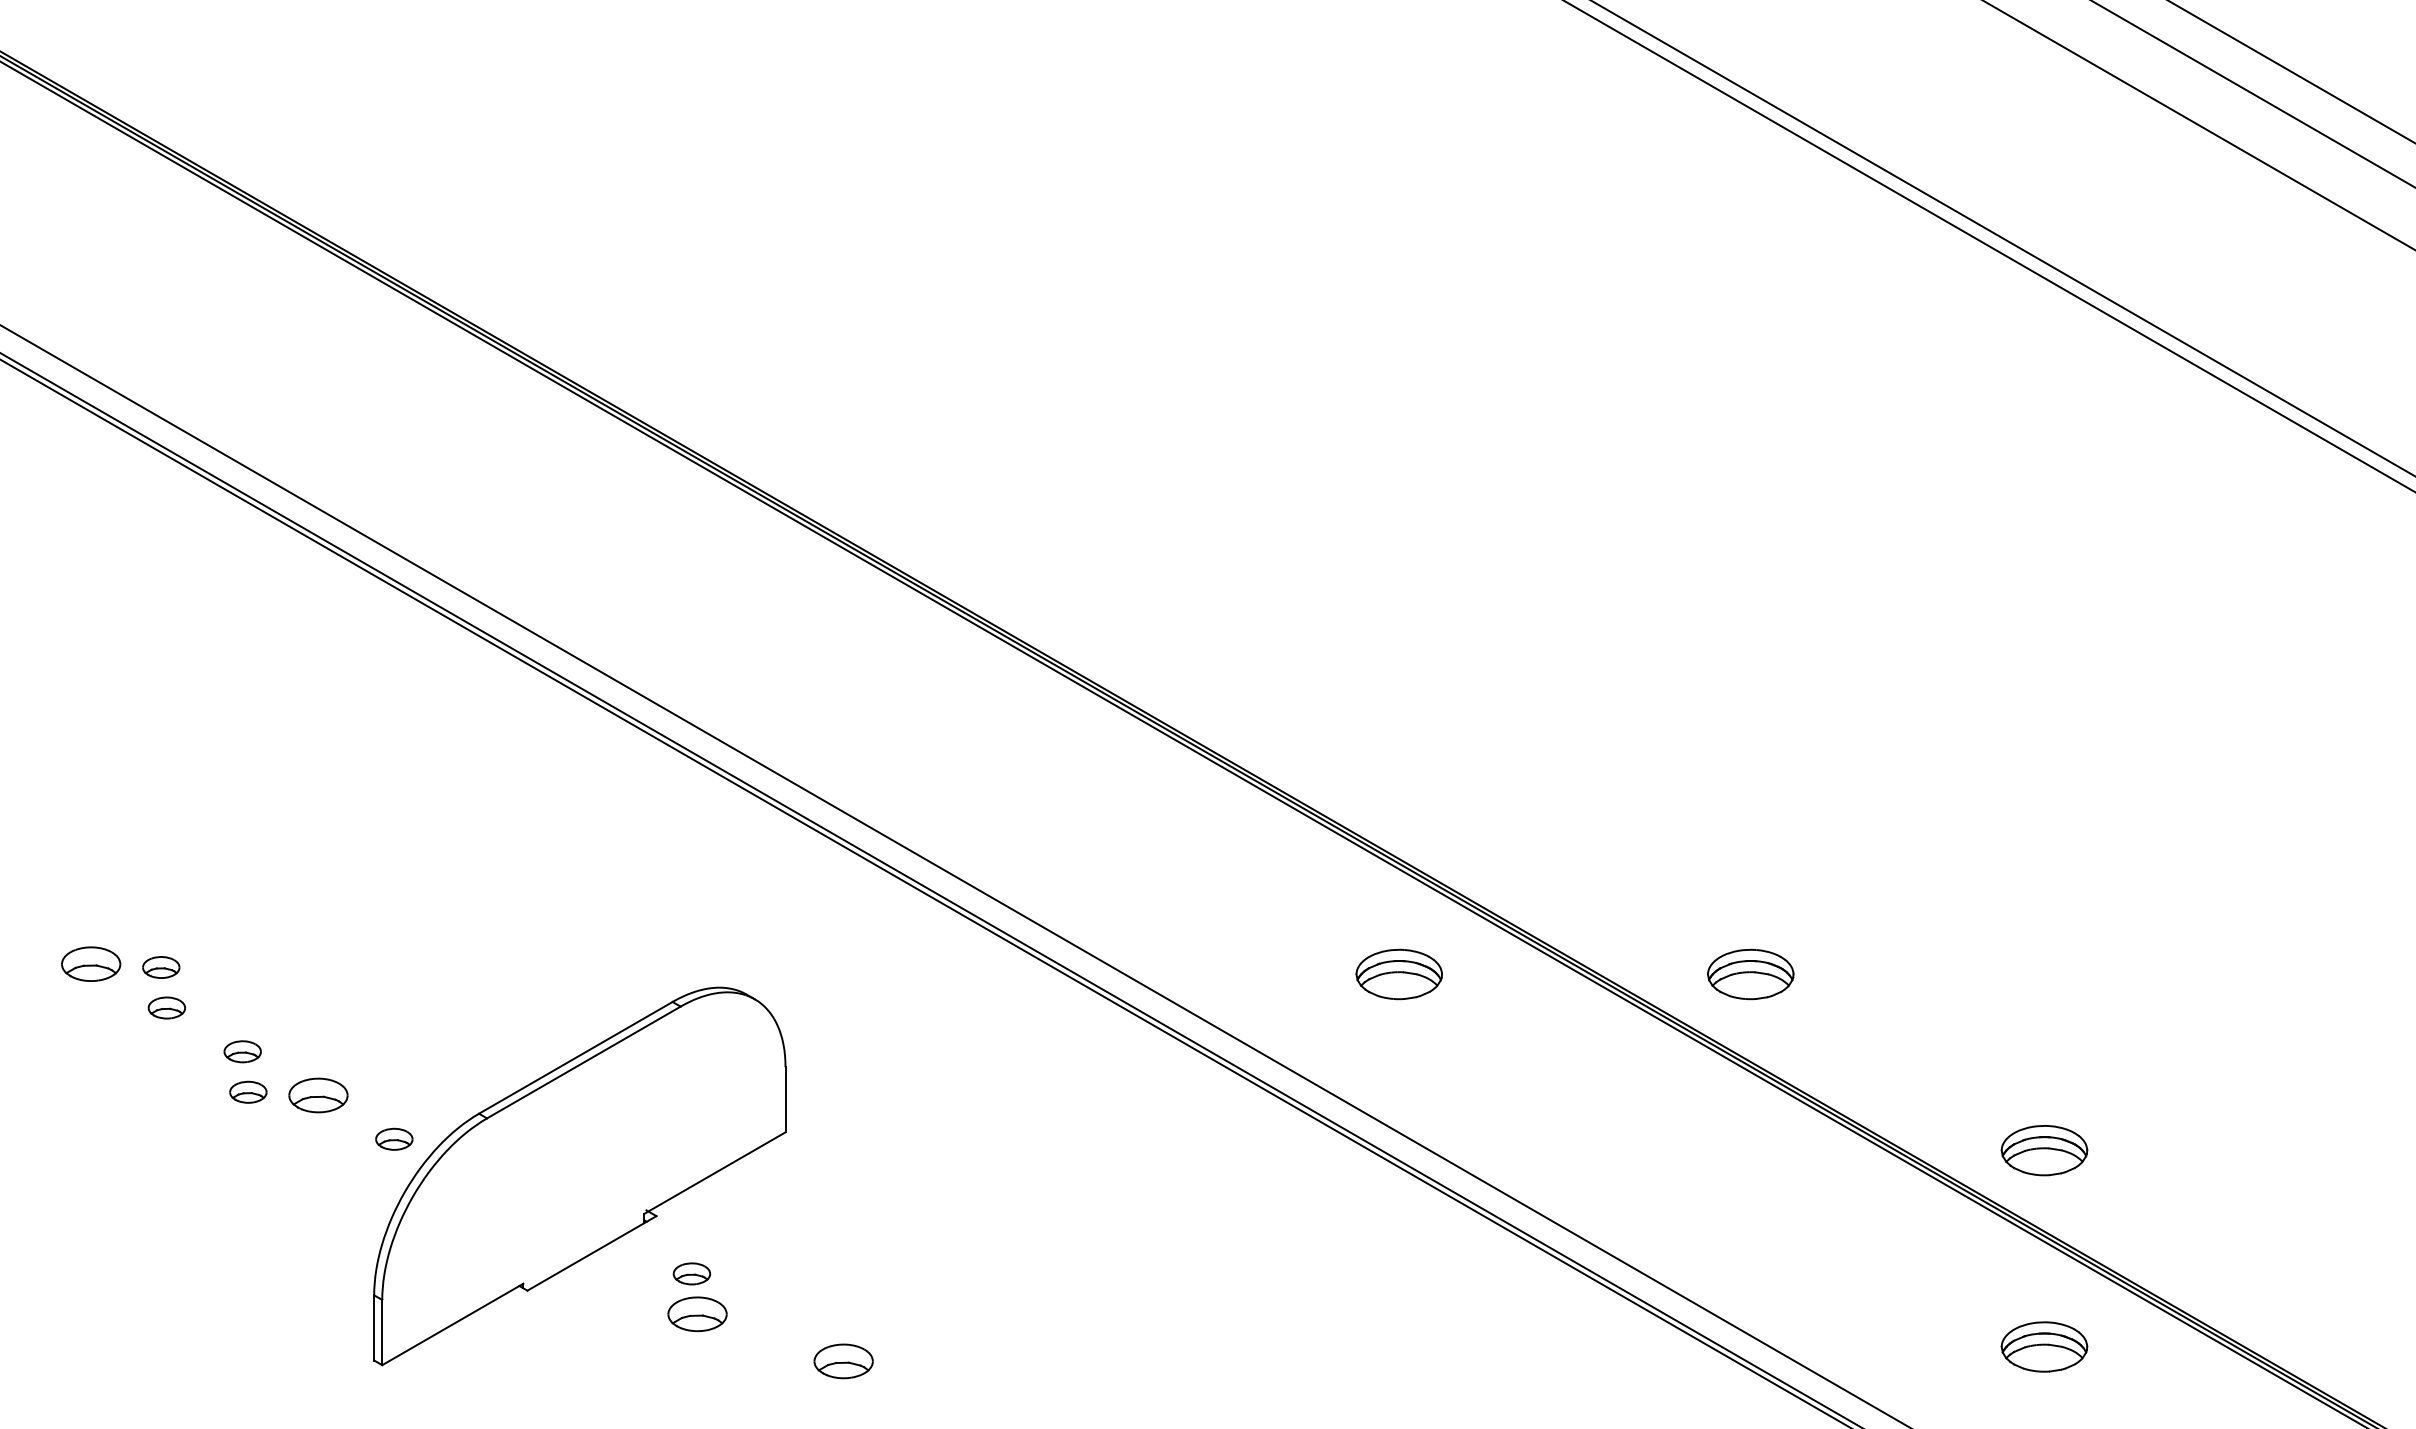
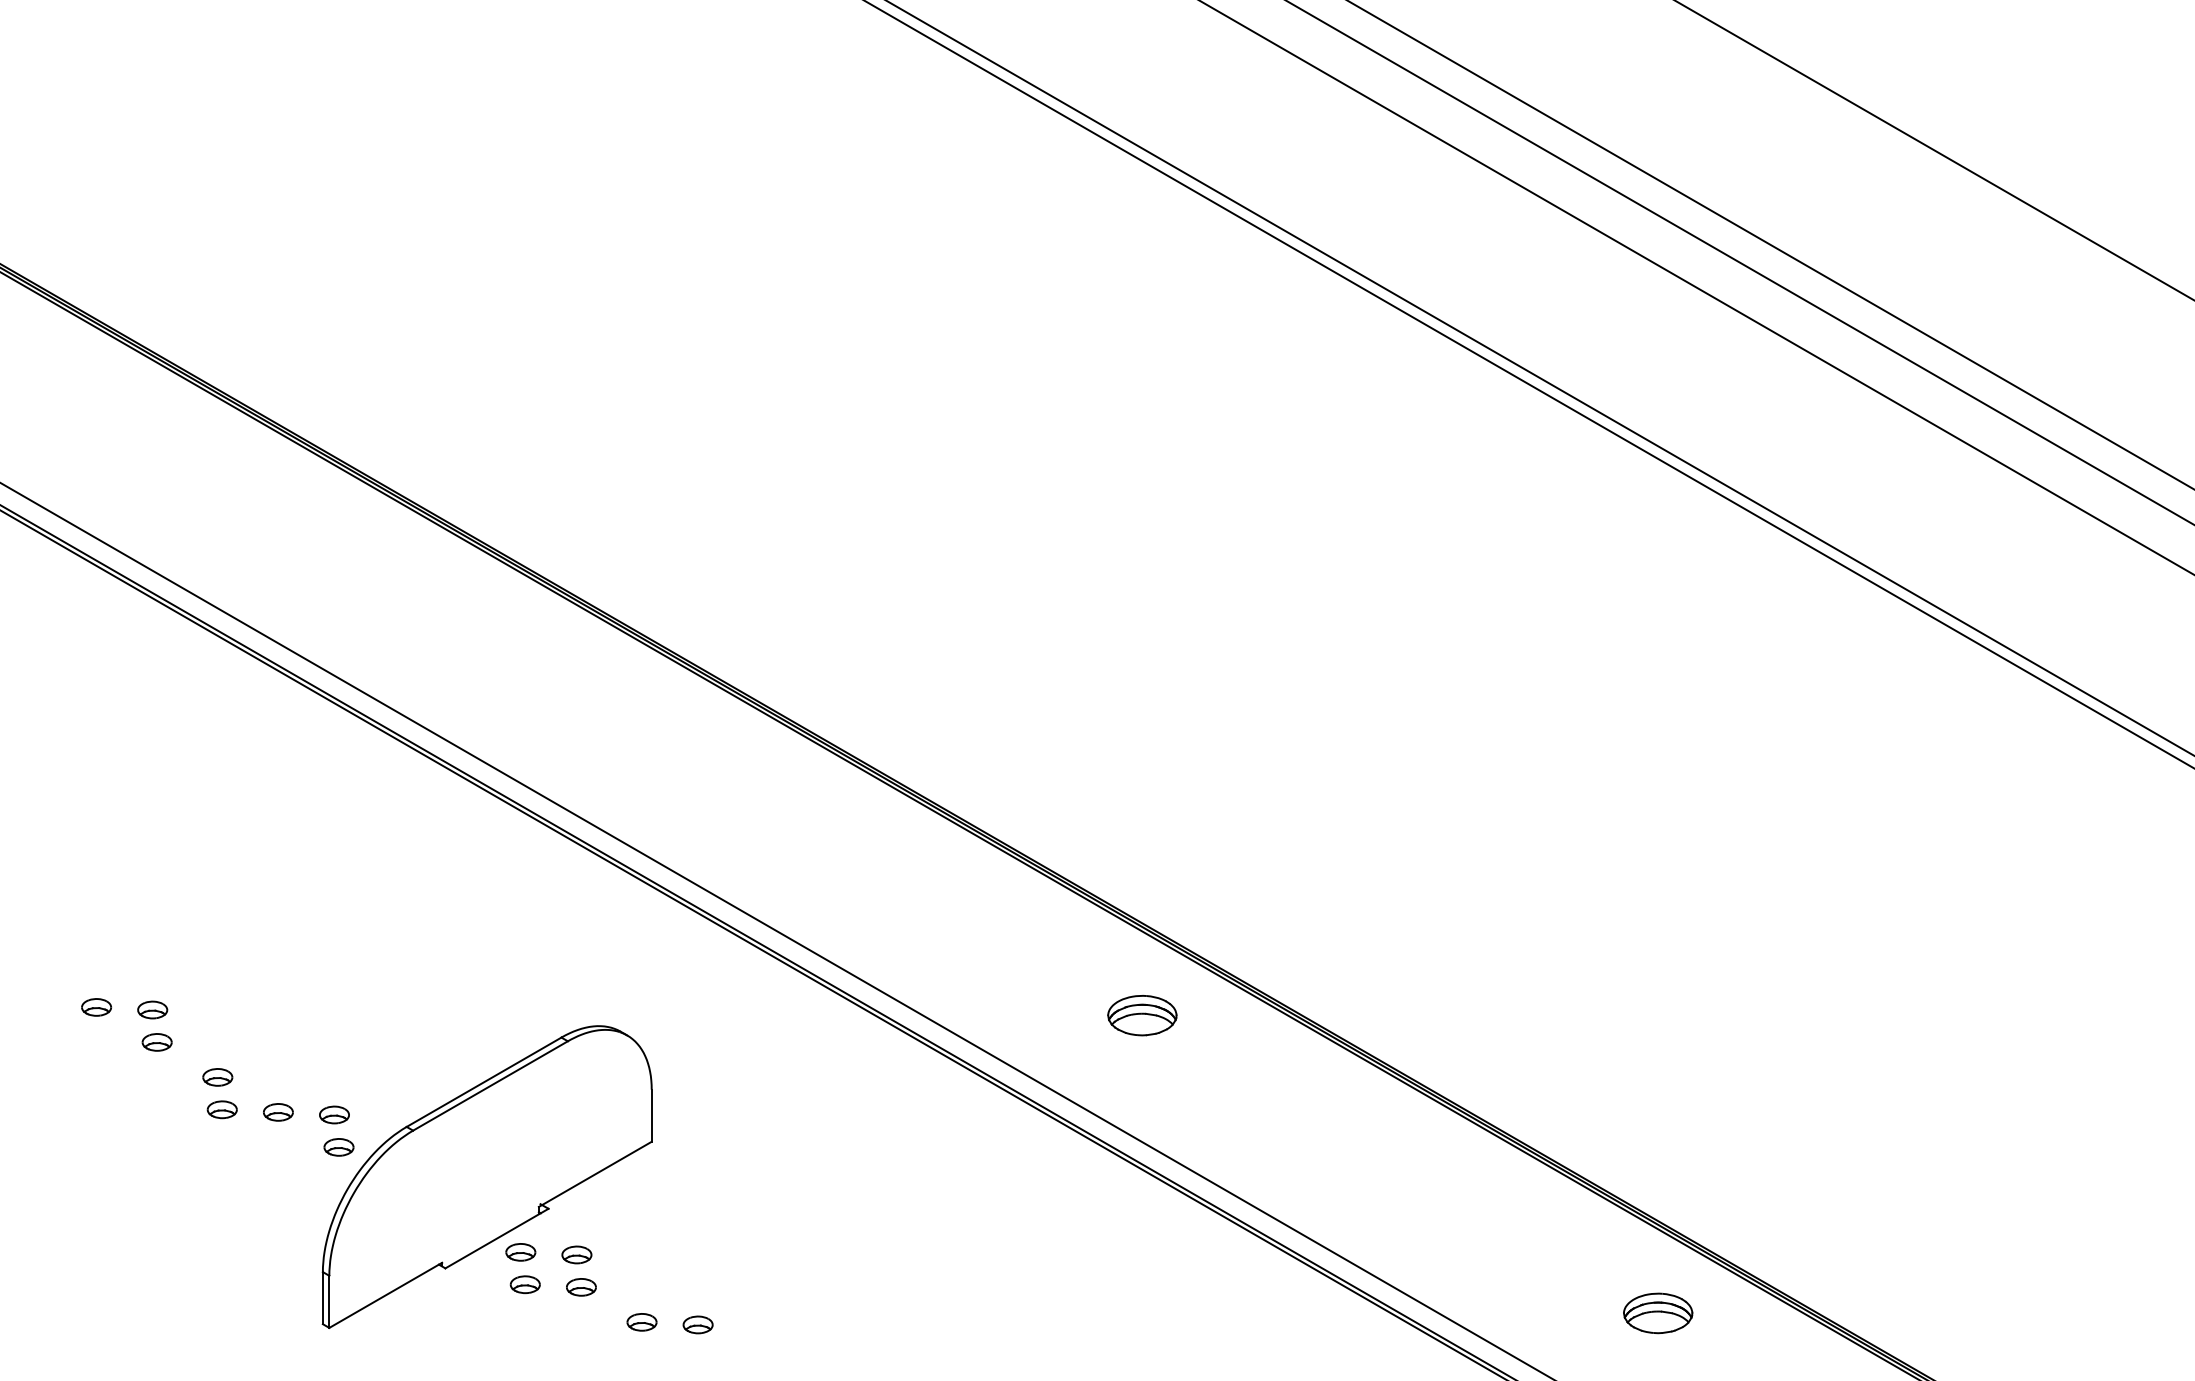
part: (90, 964) -> (96, 1007), size x0.62
part: (1750, 974) -> (1423, 1015), removed
part: (318, 1095) -> (278, 1112), size x0.62
part: (388, 1098) -> (334, 1114), added
part: (2044, 1150) -> (1658, 1156), removed
part: (621, 1270) -> (520, 1252), added
part: (626, 1310) -> (524, 1284), added
part: (697, 1314) -> (581, 1287), size x0.62
part: (772, 1358) -> (641, 1322), added
part: (842, 1360) -> (697, 1324), size x0.62

